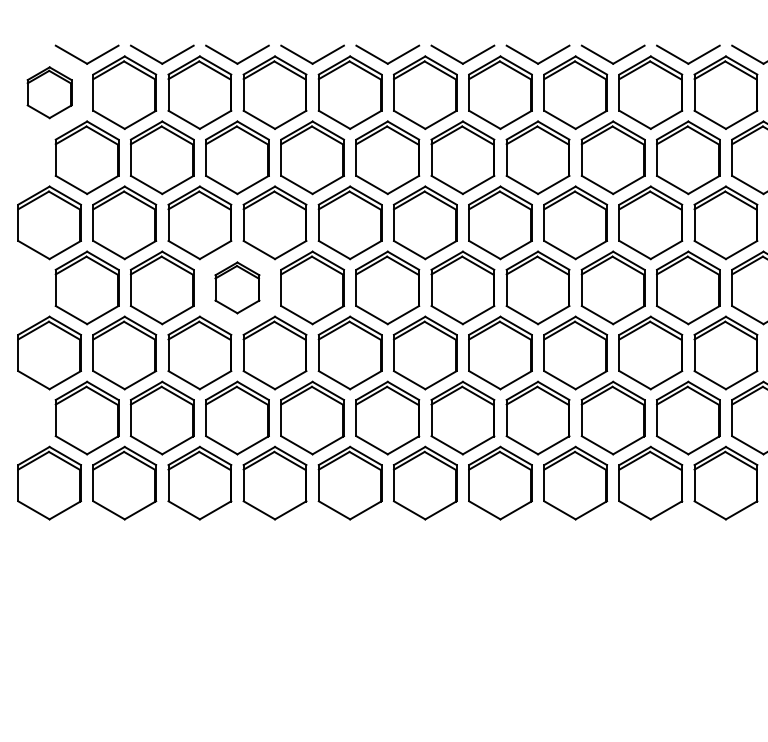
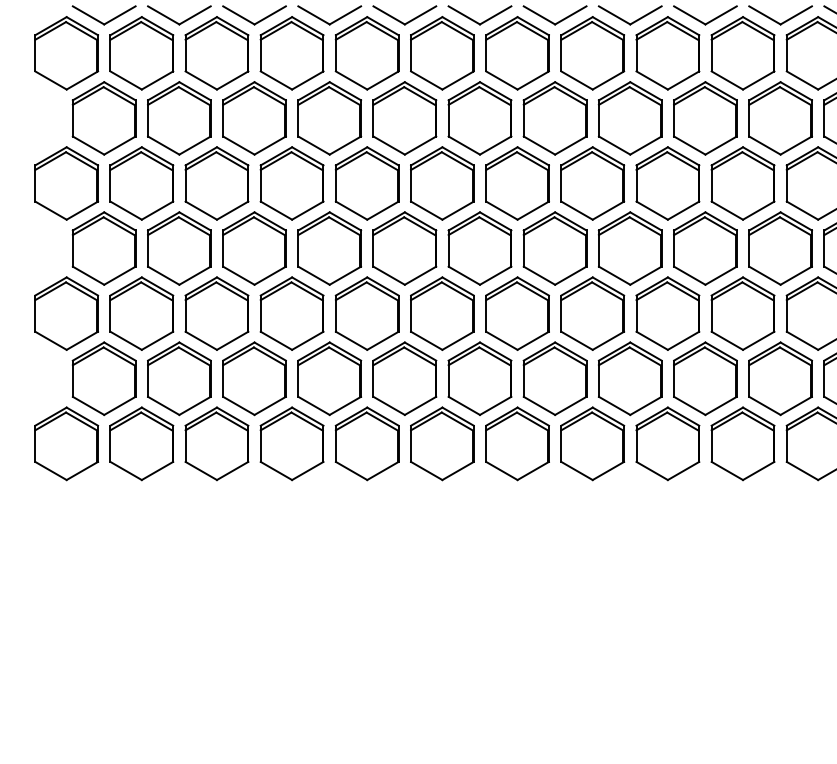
part: (49, 92) -> (66, 53), size x1.43
part: (237, 287) -> (254, 248), size x1.43

